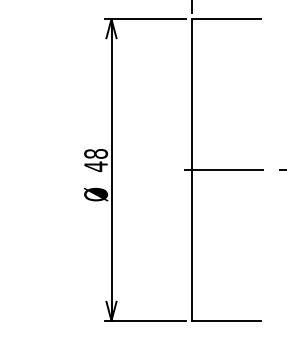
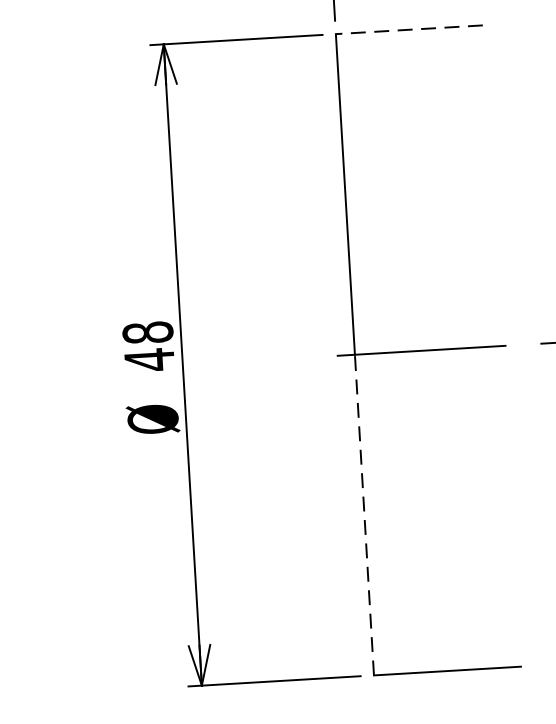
line: (226, 19) -> (408, 30), solid -> dashed
line: (192, 244) -> (364, 513), solid -> dashed

